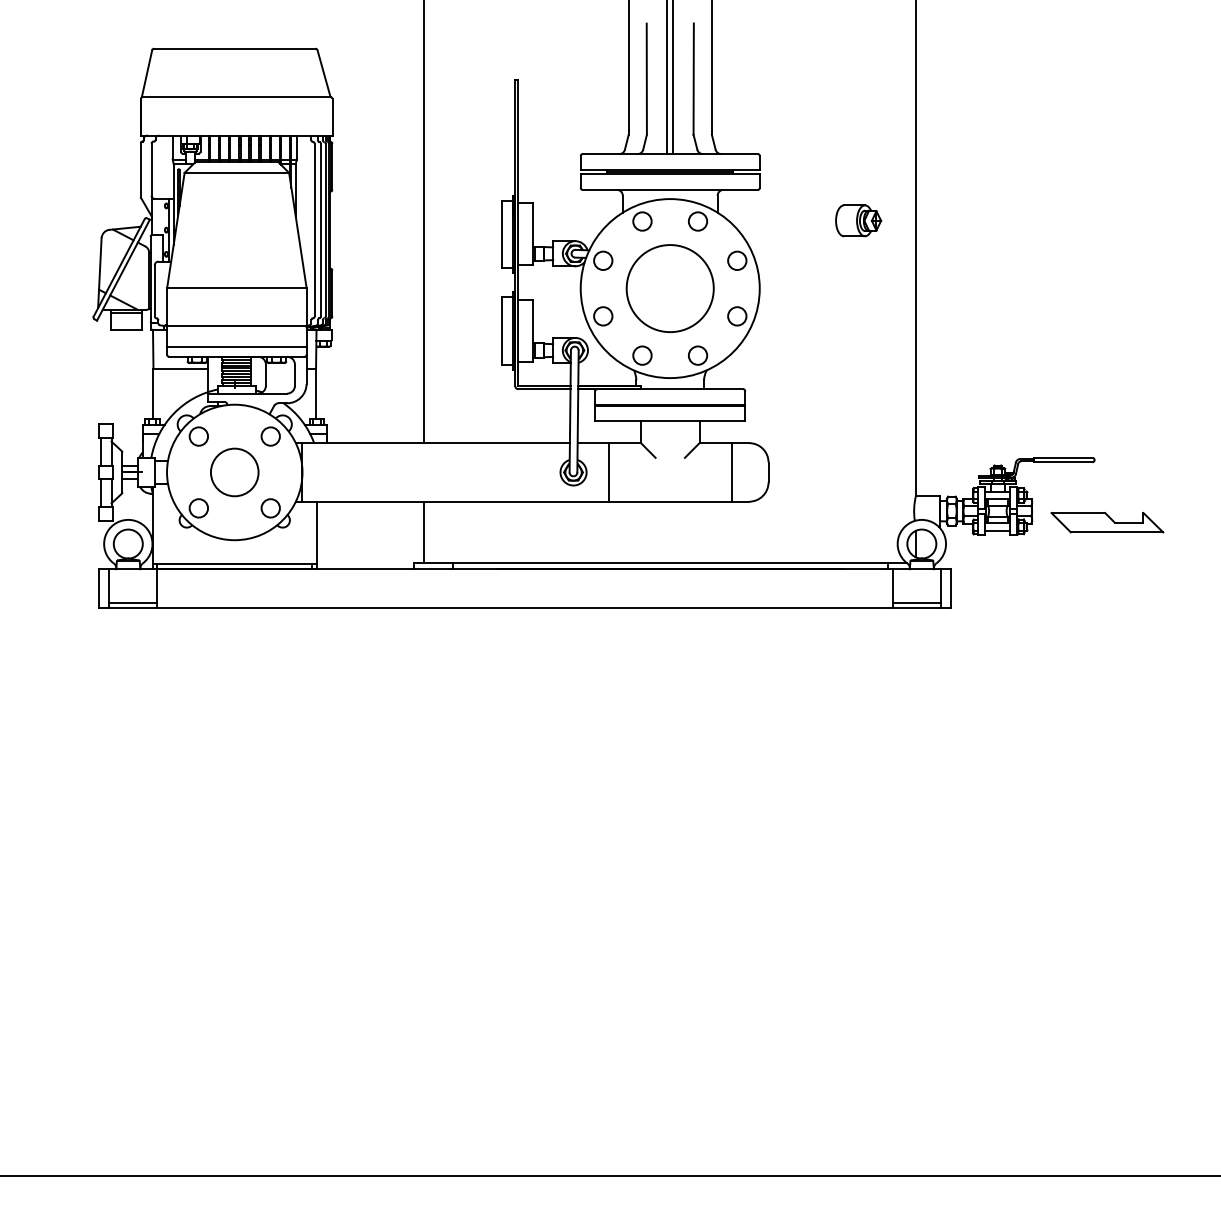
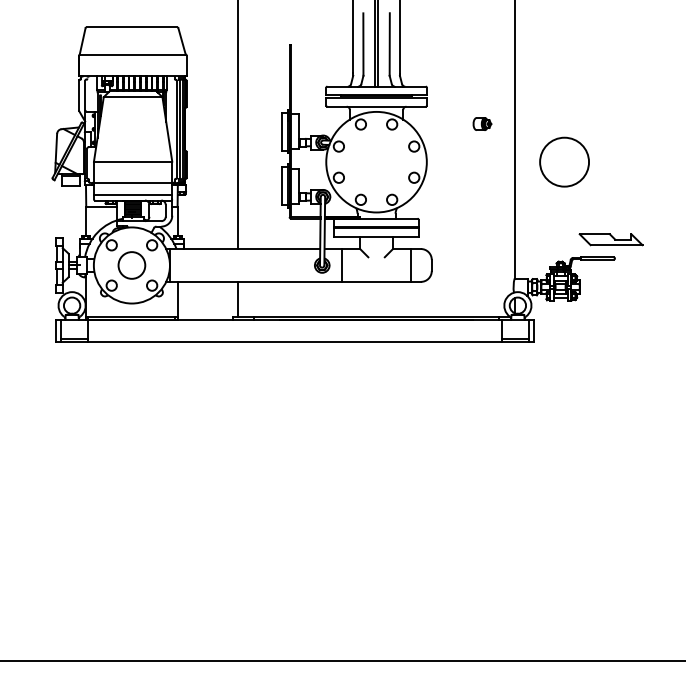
part: (858, 219) -> (482, 123), size x0.7
circle: (670, 287) -> (564, 161), moved
part: (1106, 522) -> (610, 239), moved

